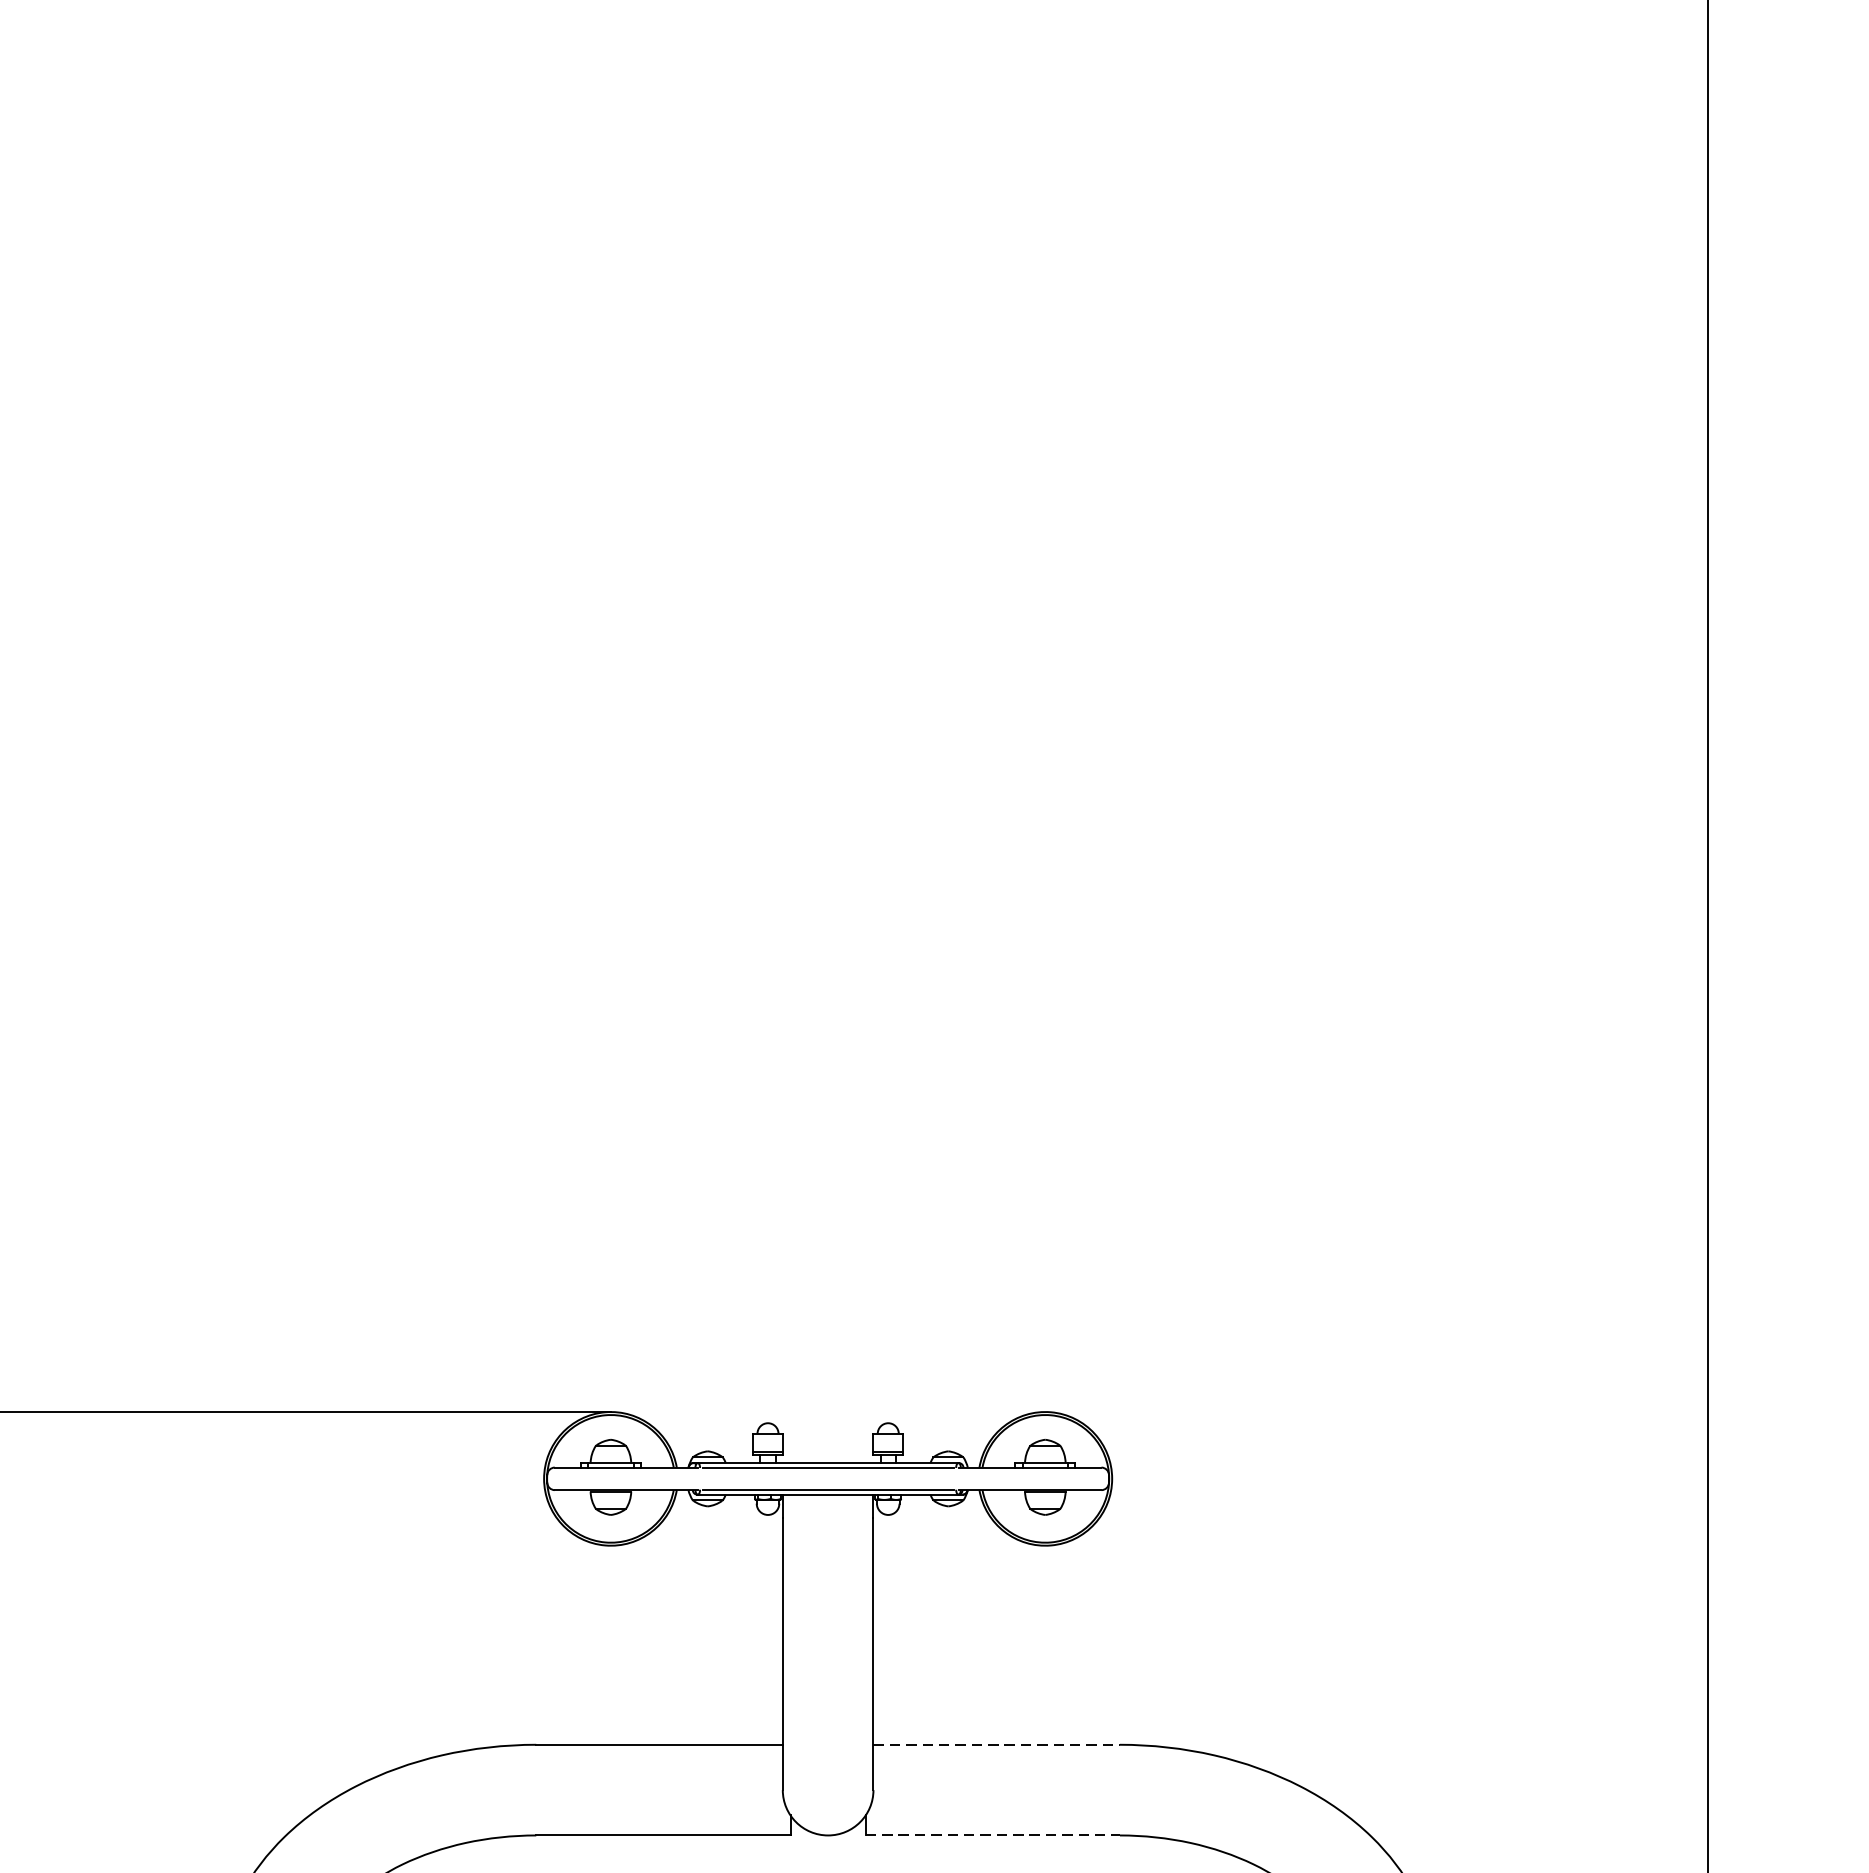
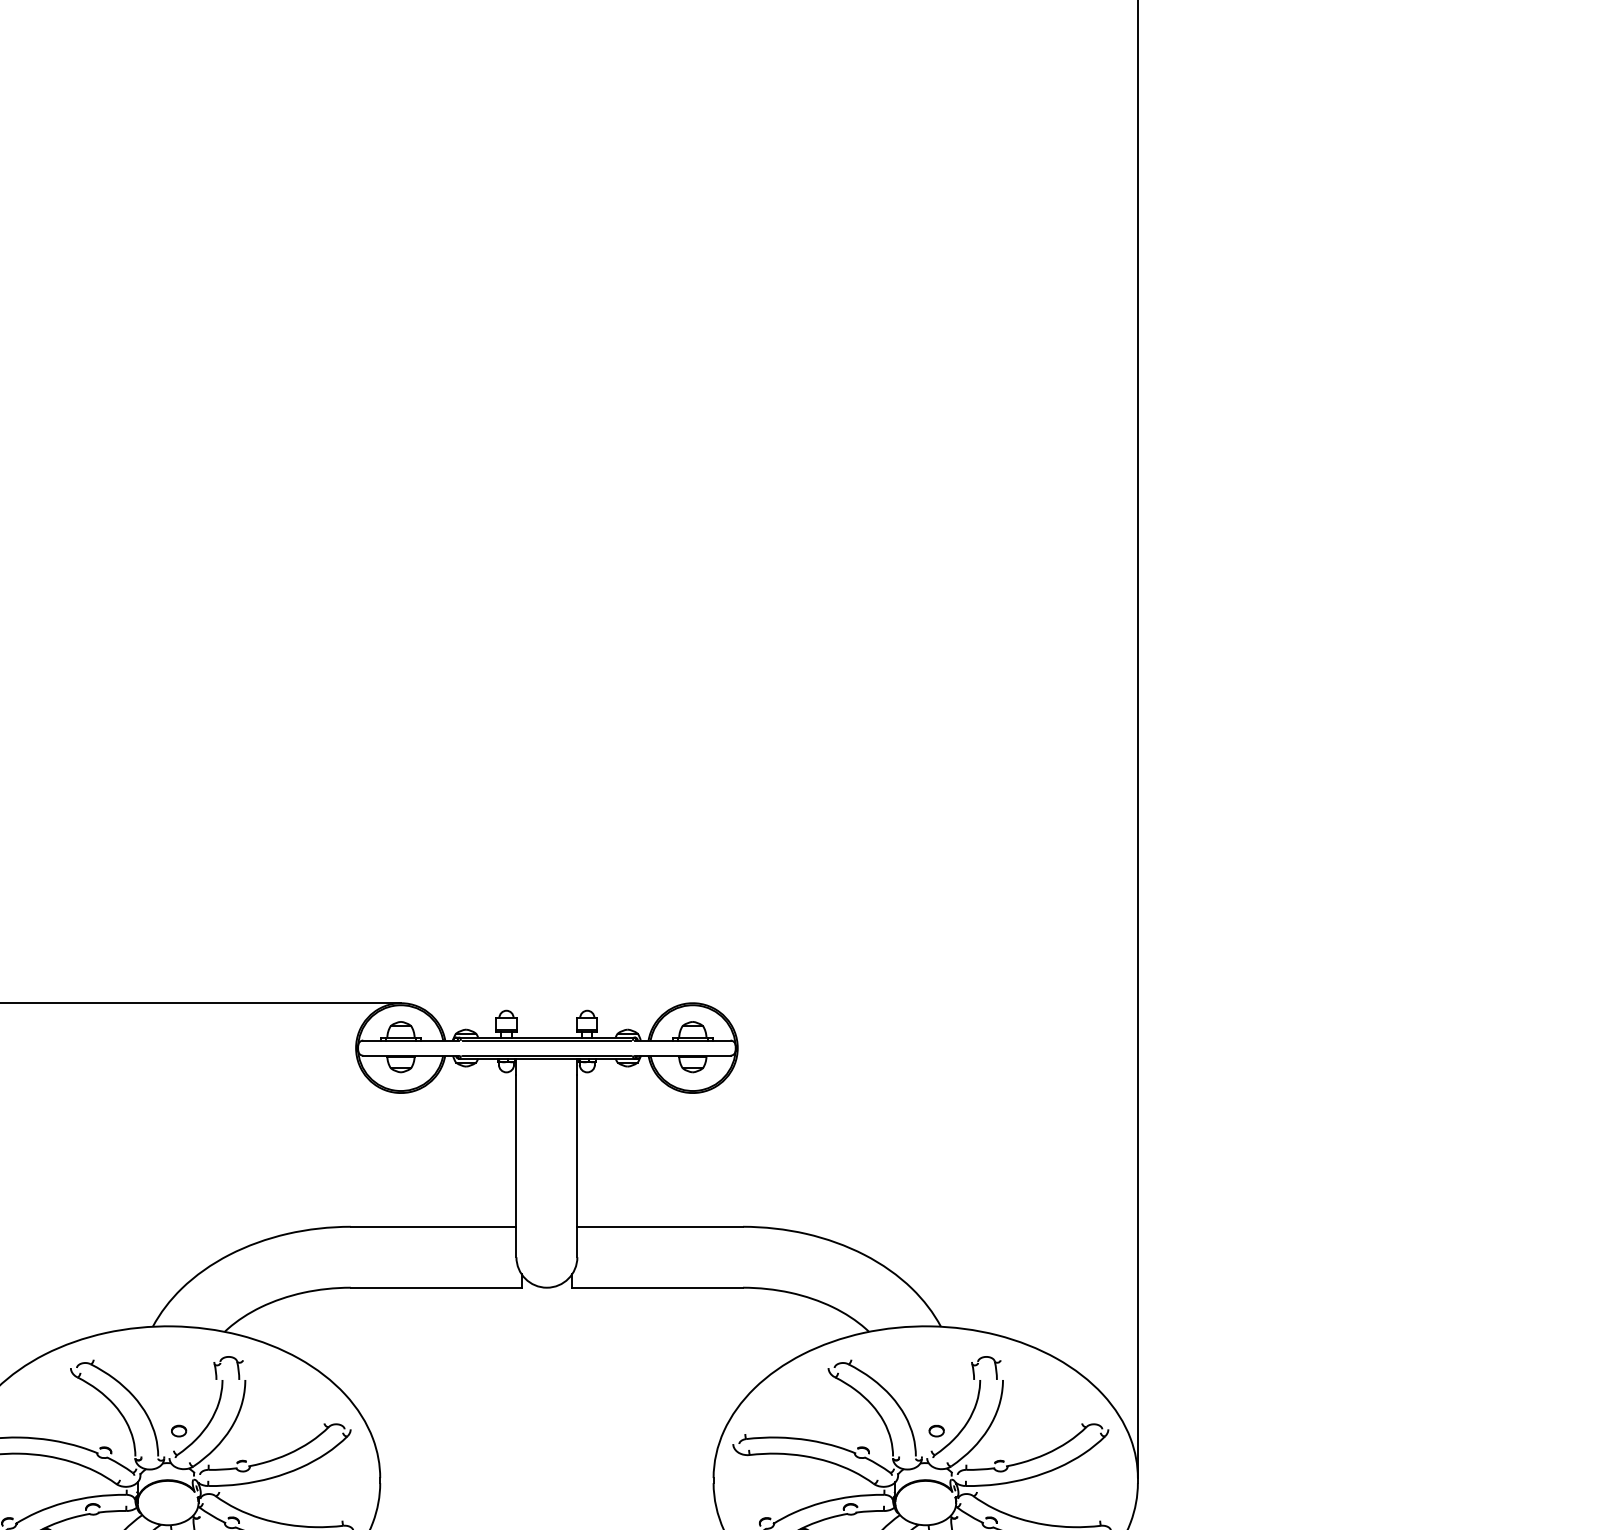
line: (997, 1744) -> (660, 1226), dashed -> solid
line: (994, 1835) -> (658, 1287), dashed -> solid

